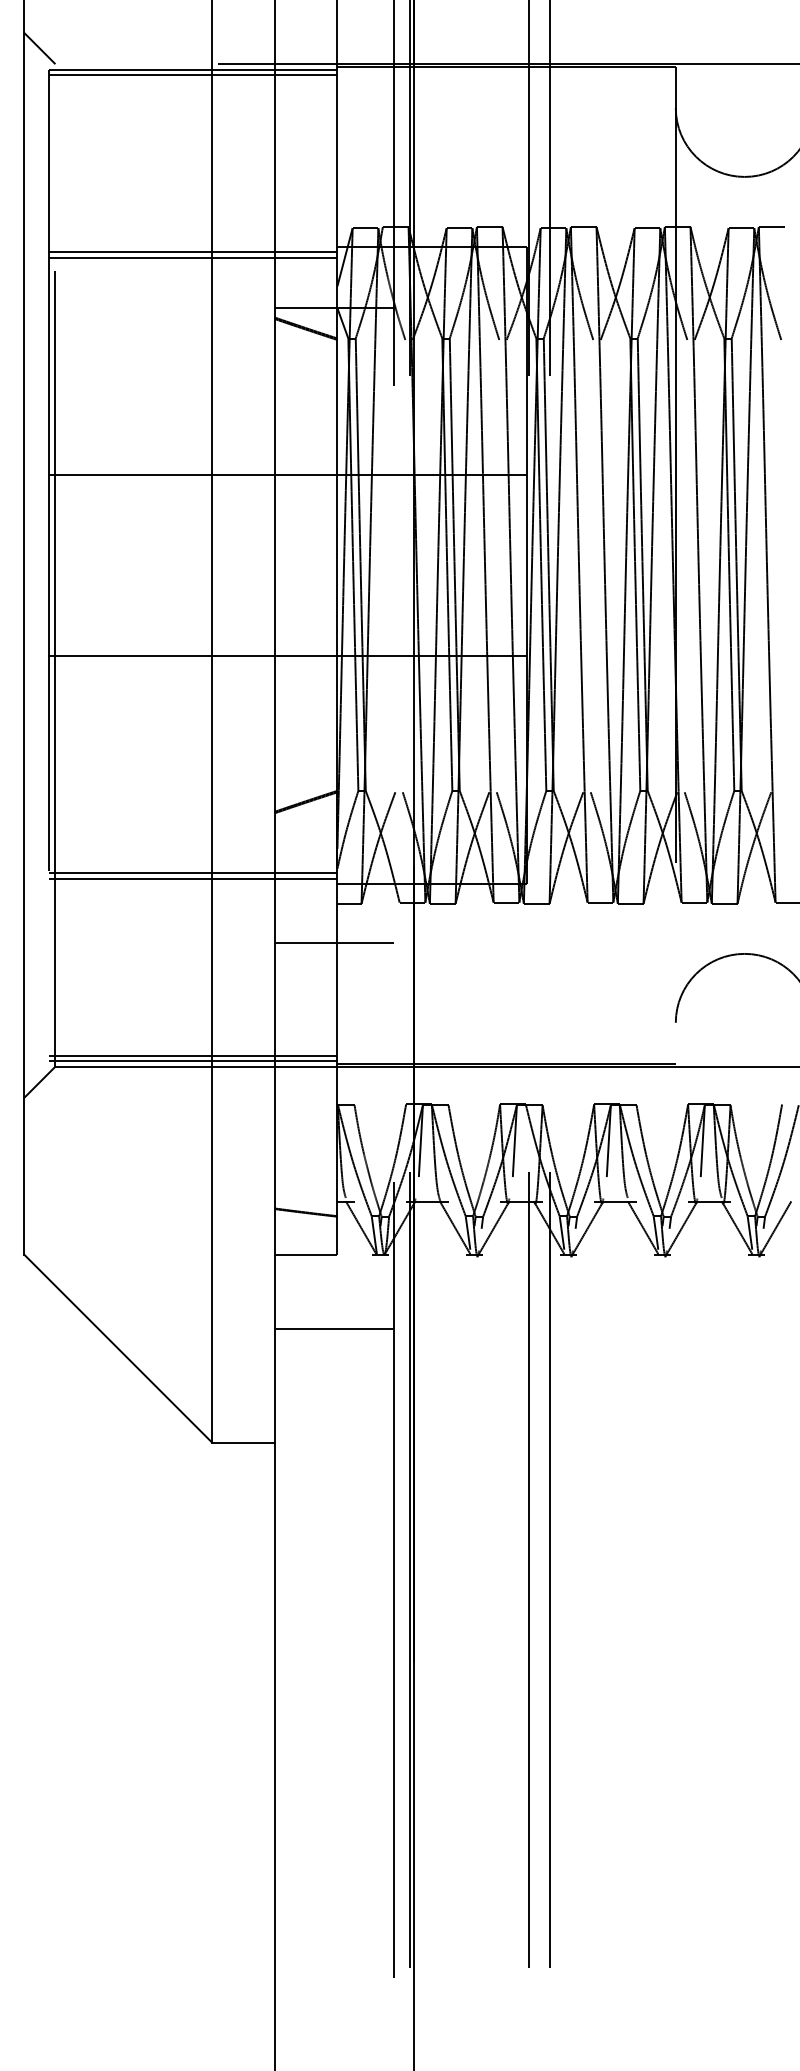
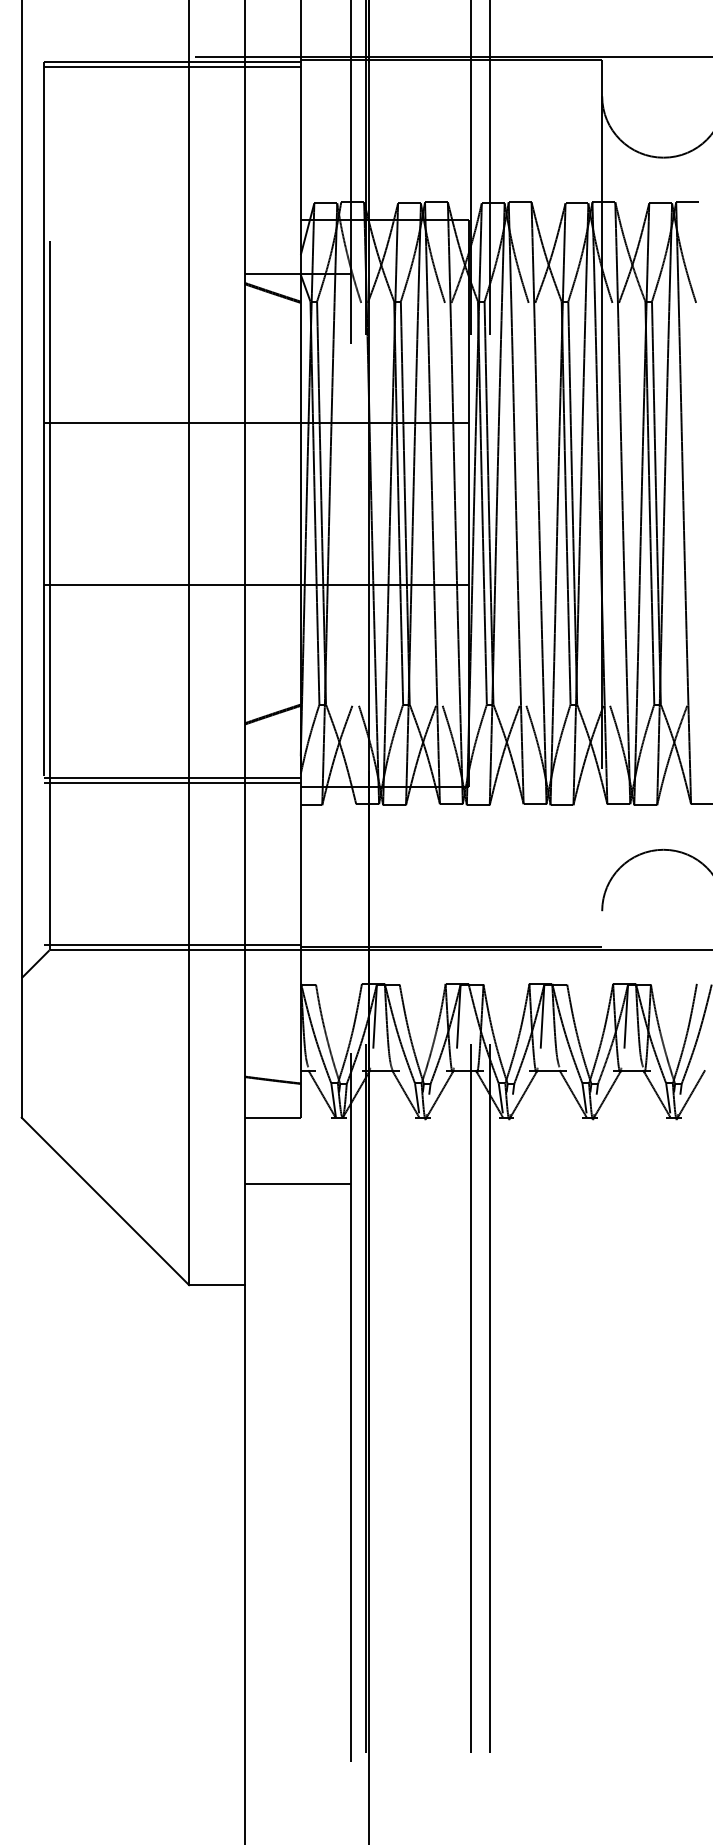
line: (39, 48) -> (35, 43), removed
line: (193, 252) -> (172, 225), removed
line: (193, 257) -> (172, 229), removed
line: (333, 942) -> (297, 839), removed
line: (193, 1055) -> (172, 940), removed

